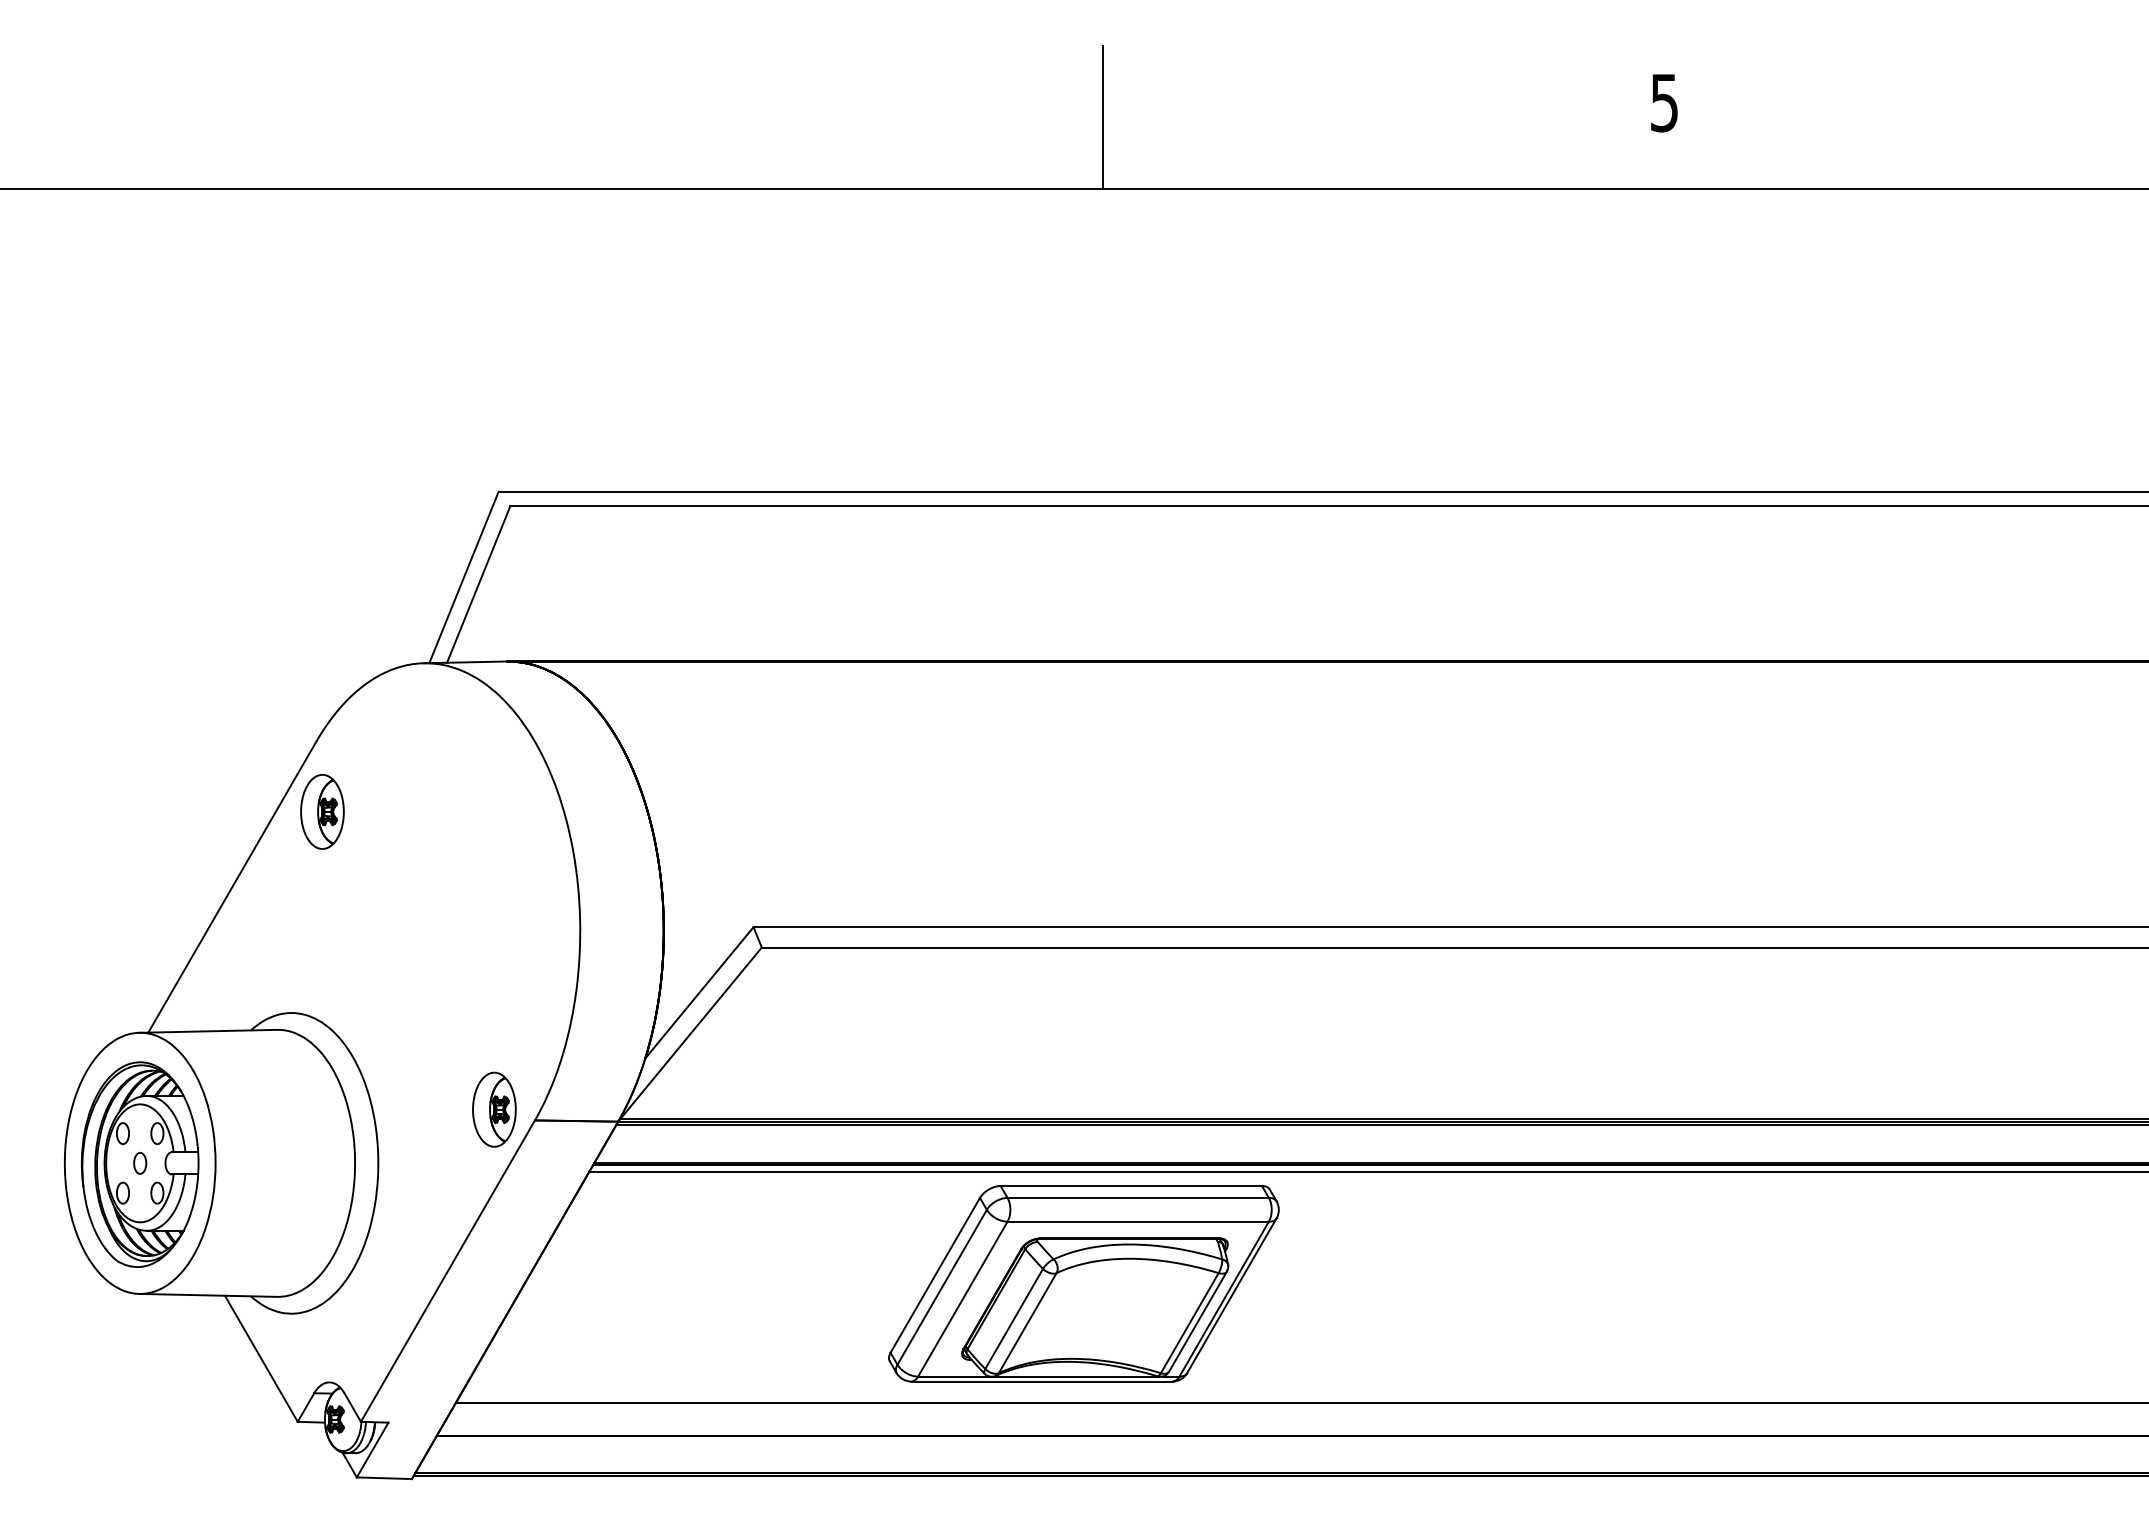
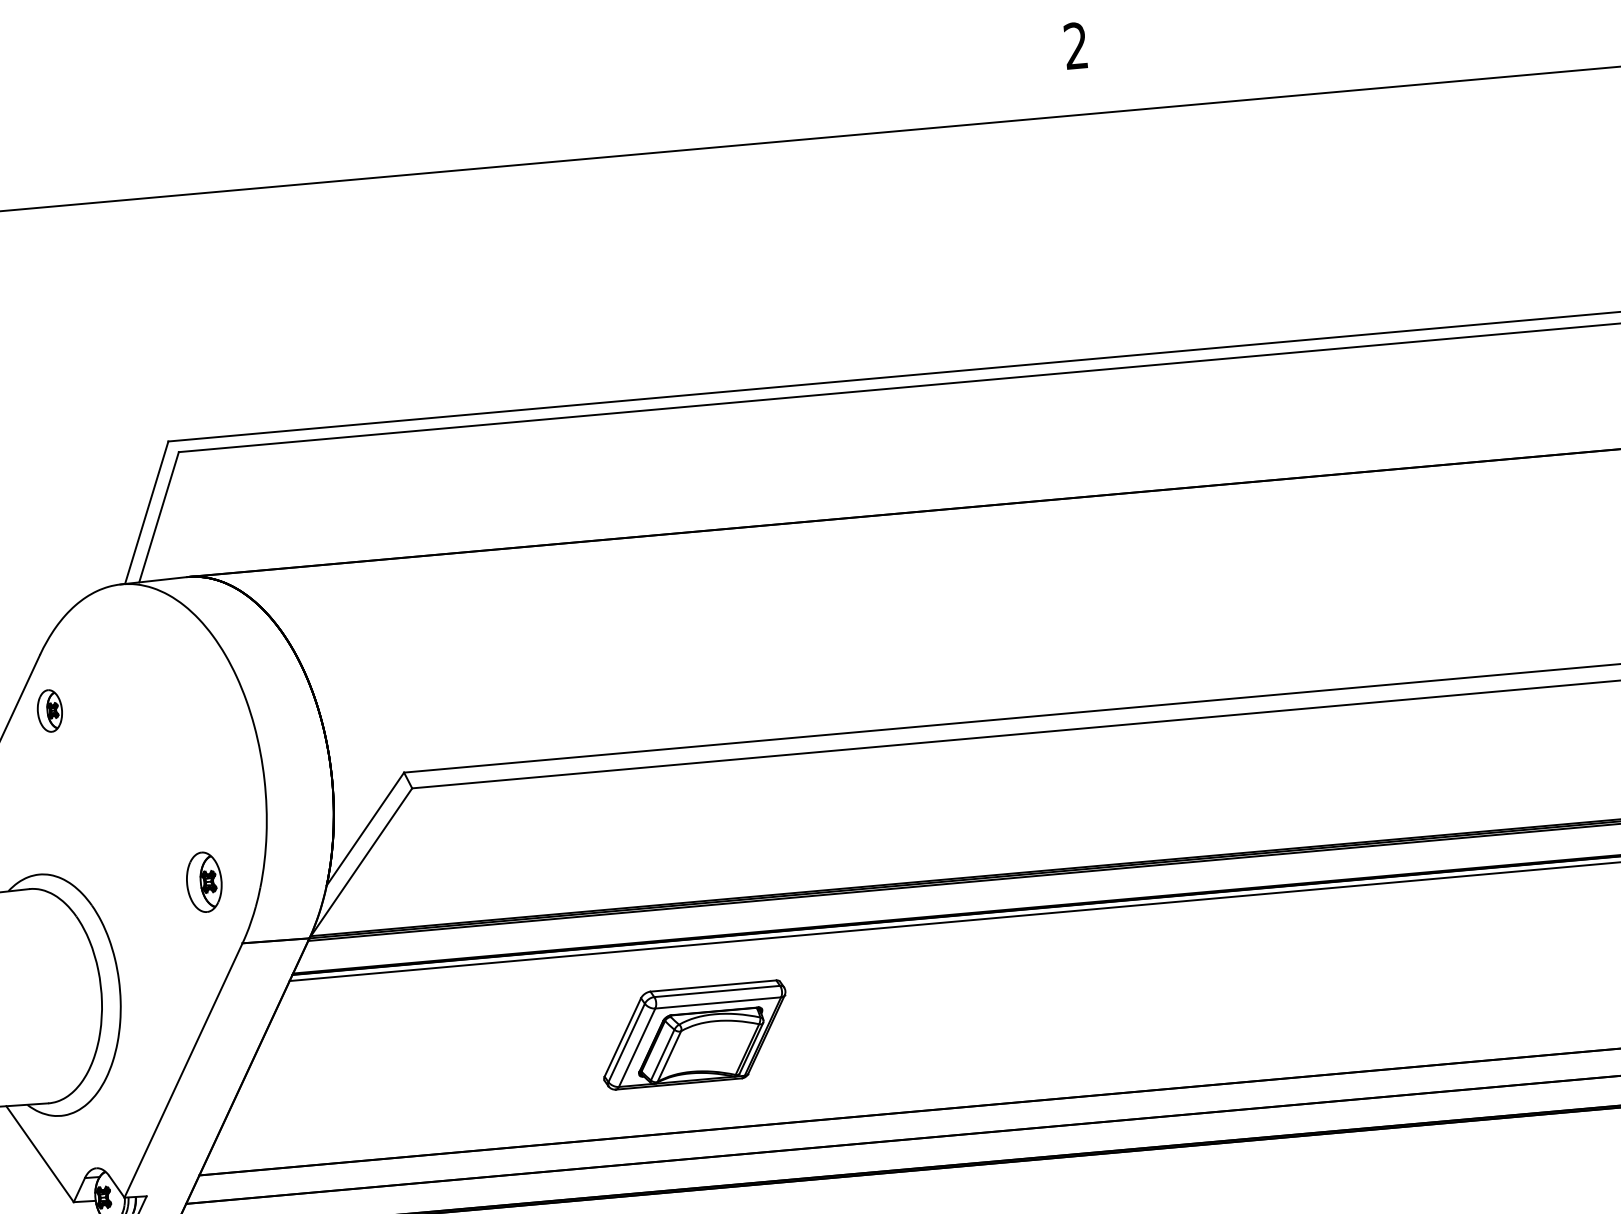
text: (1664, 102) -> (1076, 45), 5 -> 2
line: (1102, 116) -> (626, 97), removed
part: (322, 811) -> (49, 710), size x0.7
part: (494, 1109) -> (204, 882), moved
part: (1083, 1283) -> (694, 1034), size x0.6

